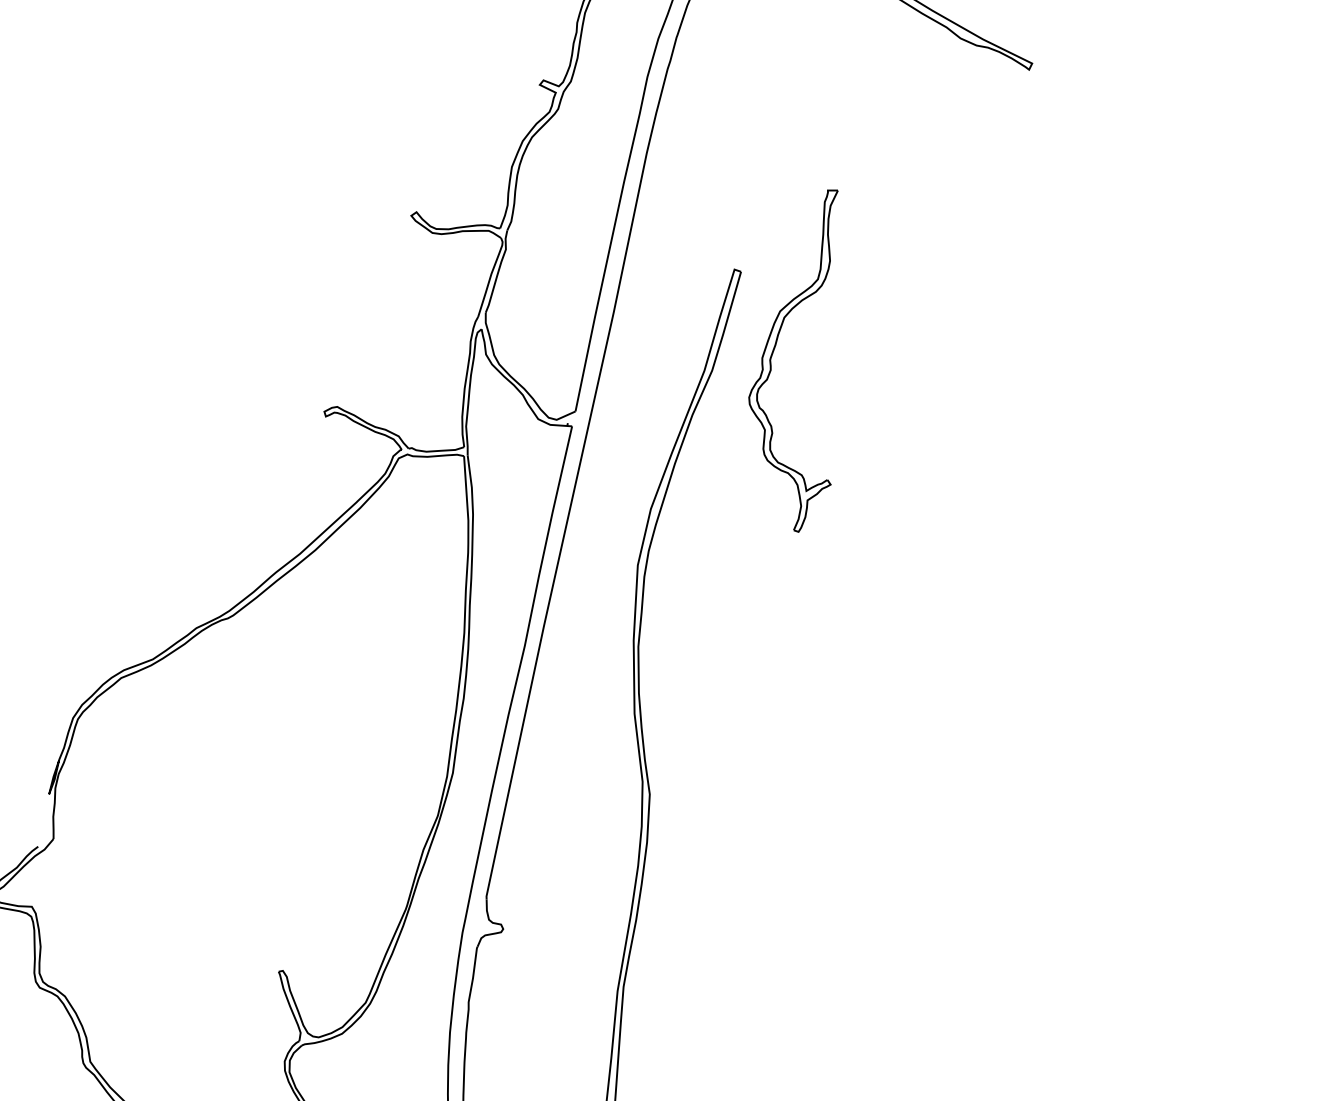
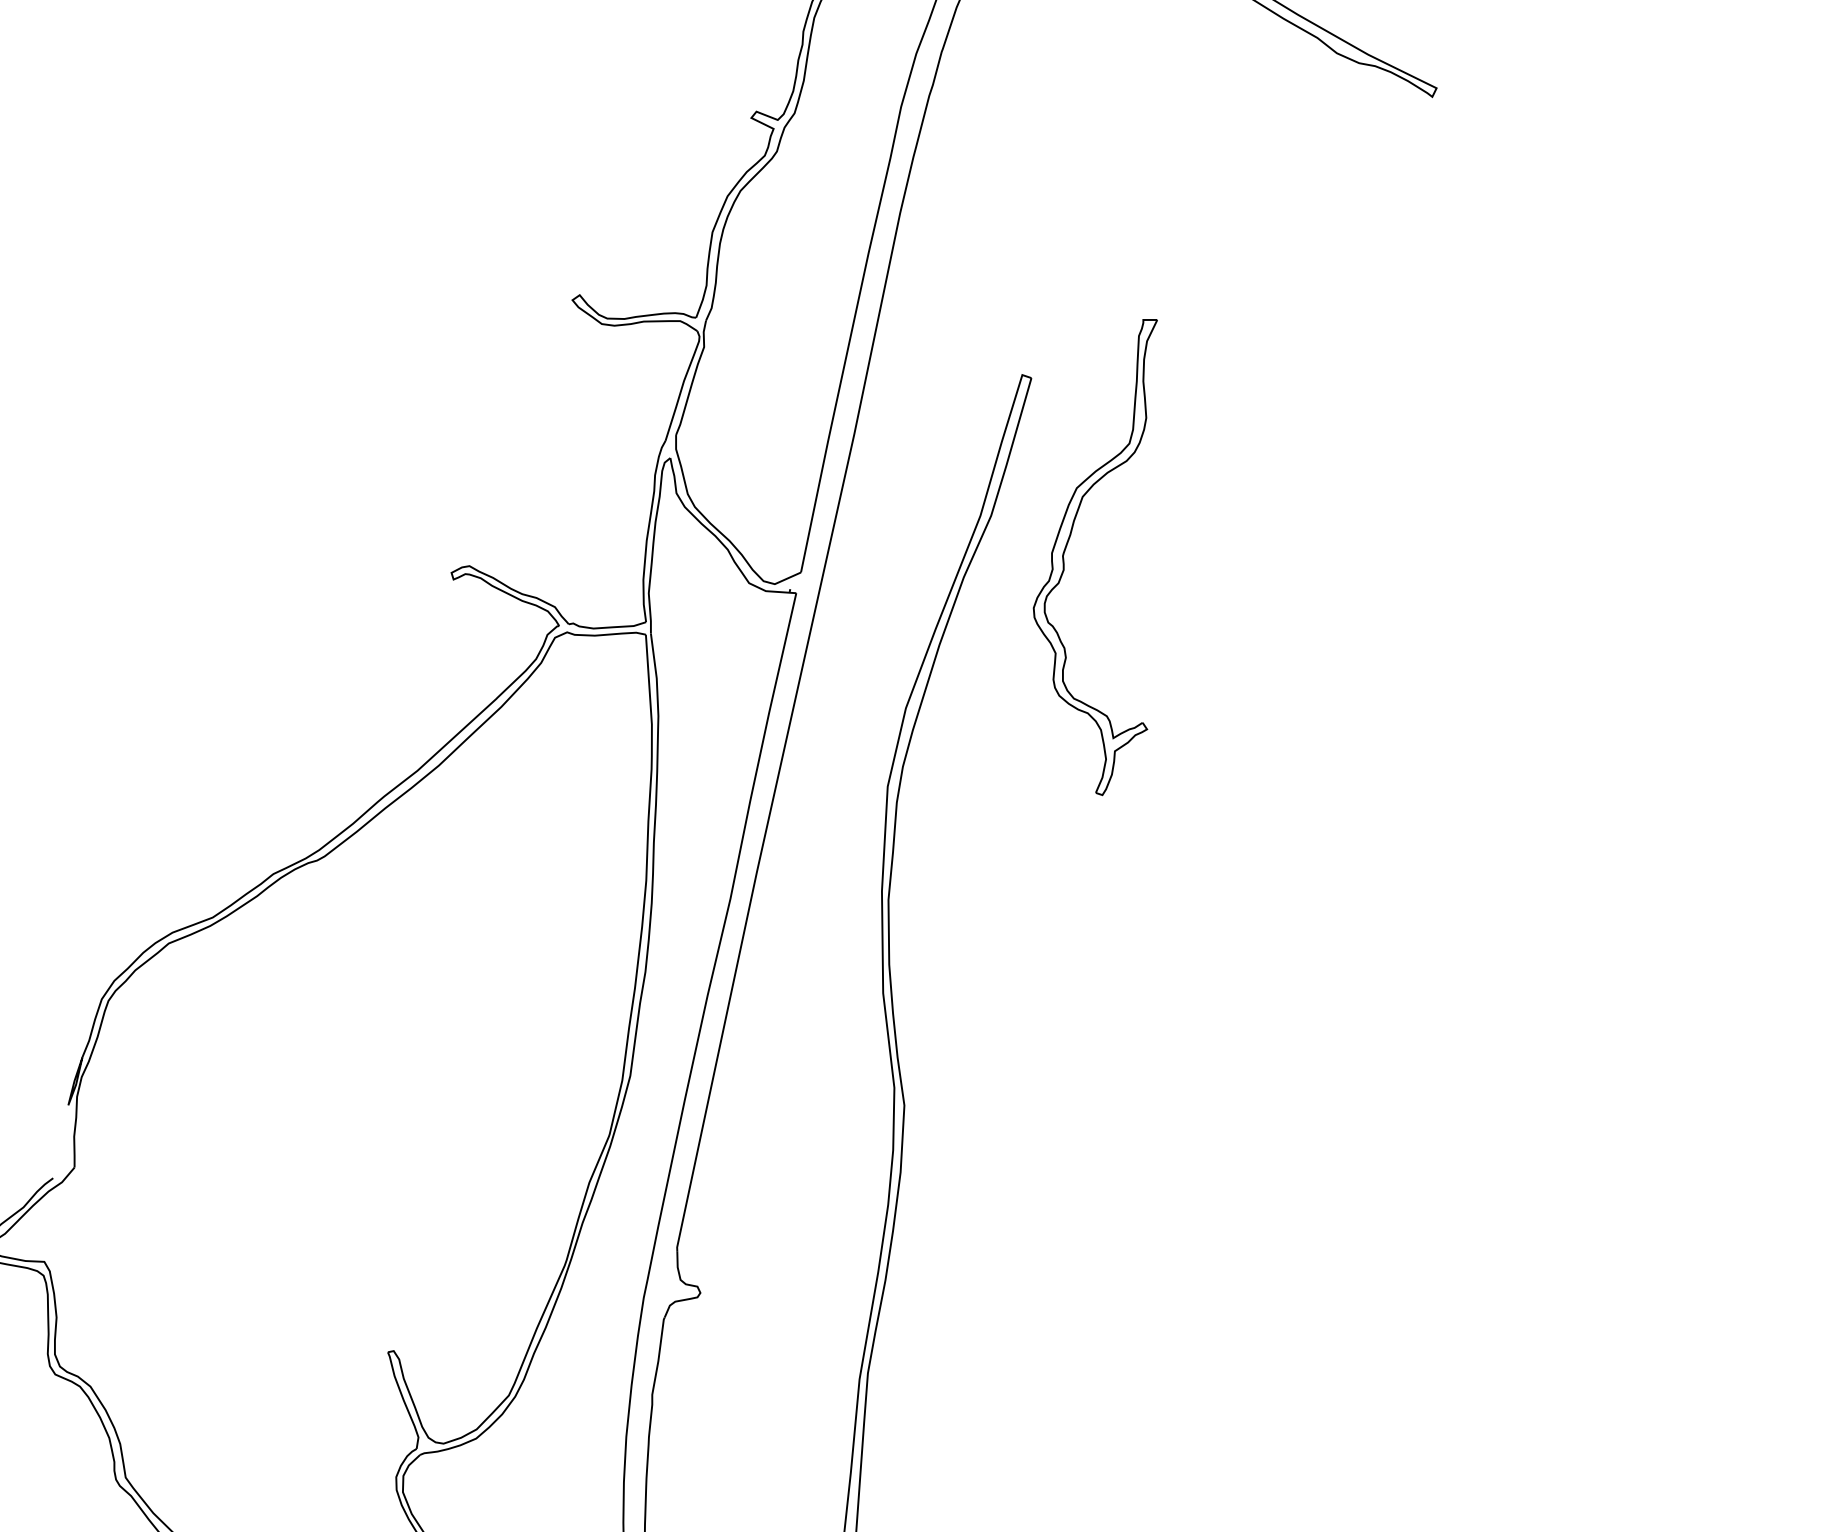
part: (772, 354) -> (1066, 548), moved

